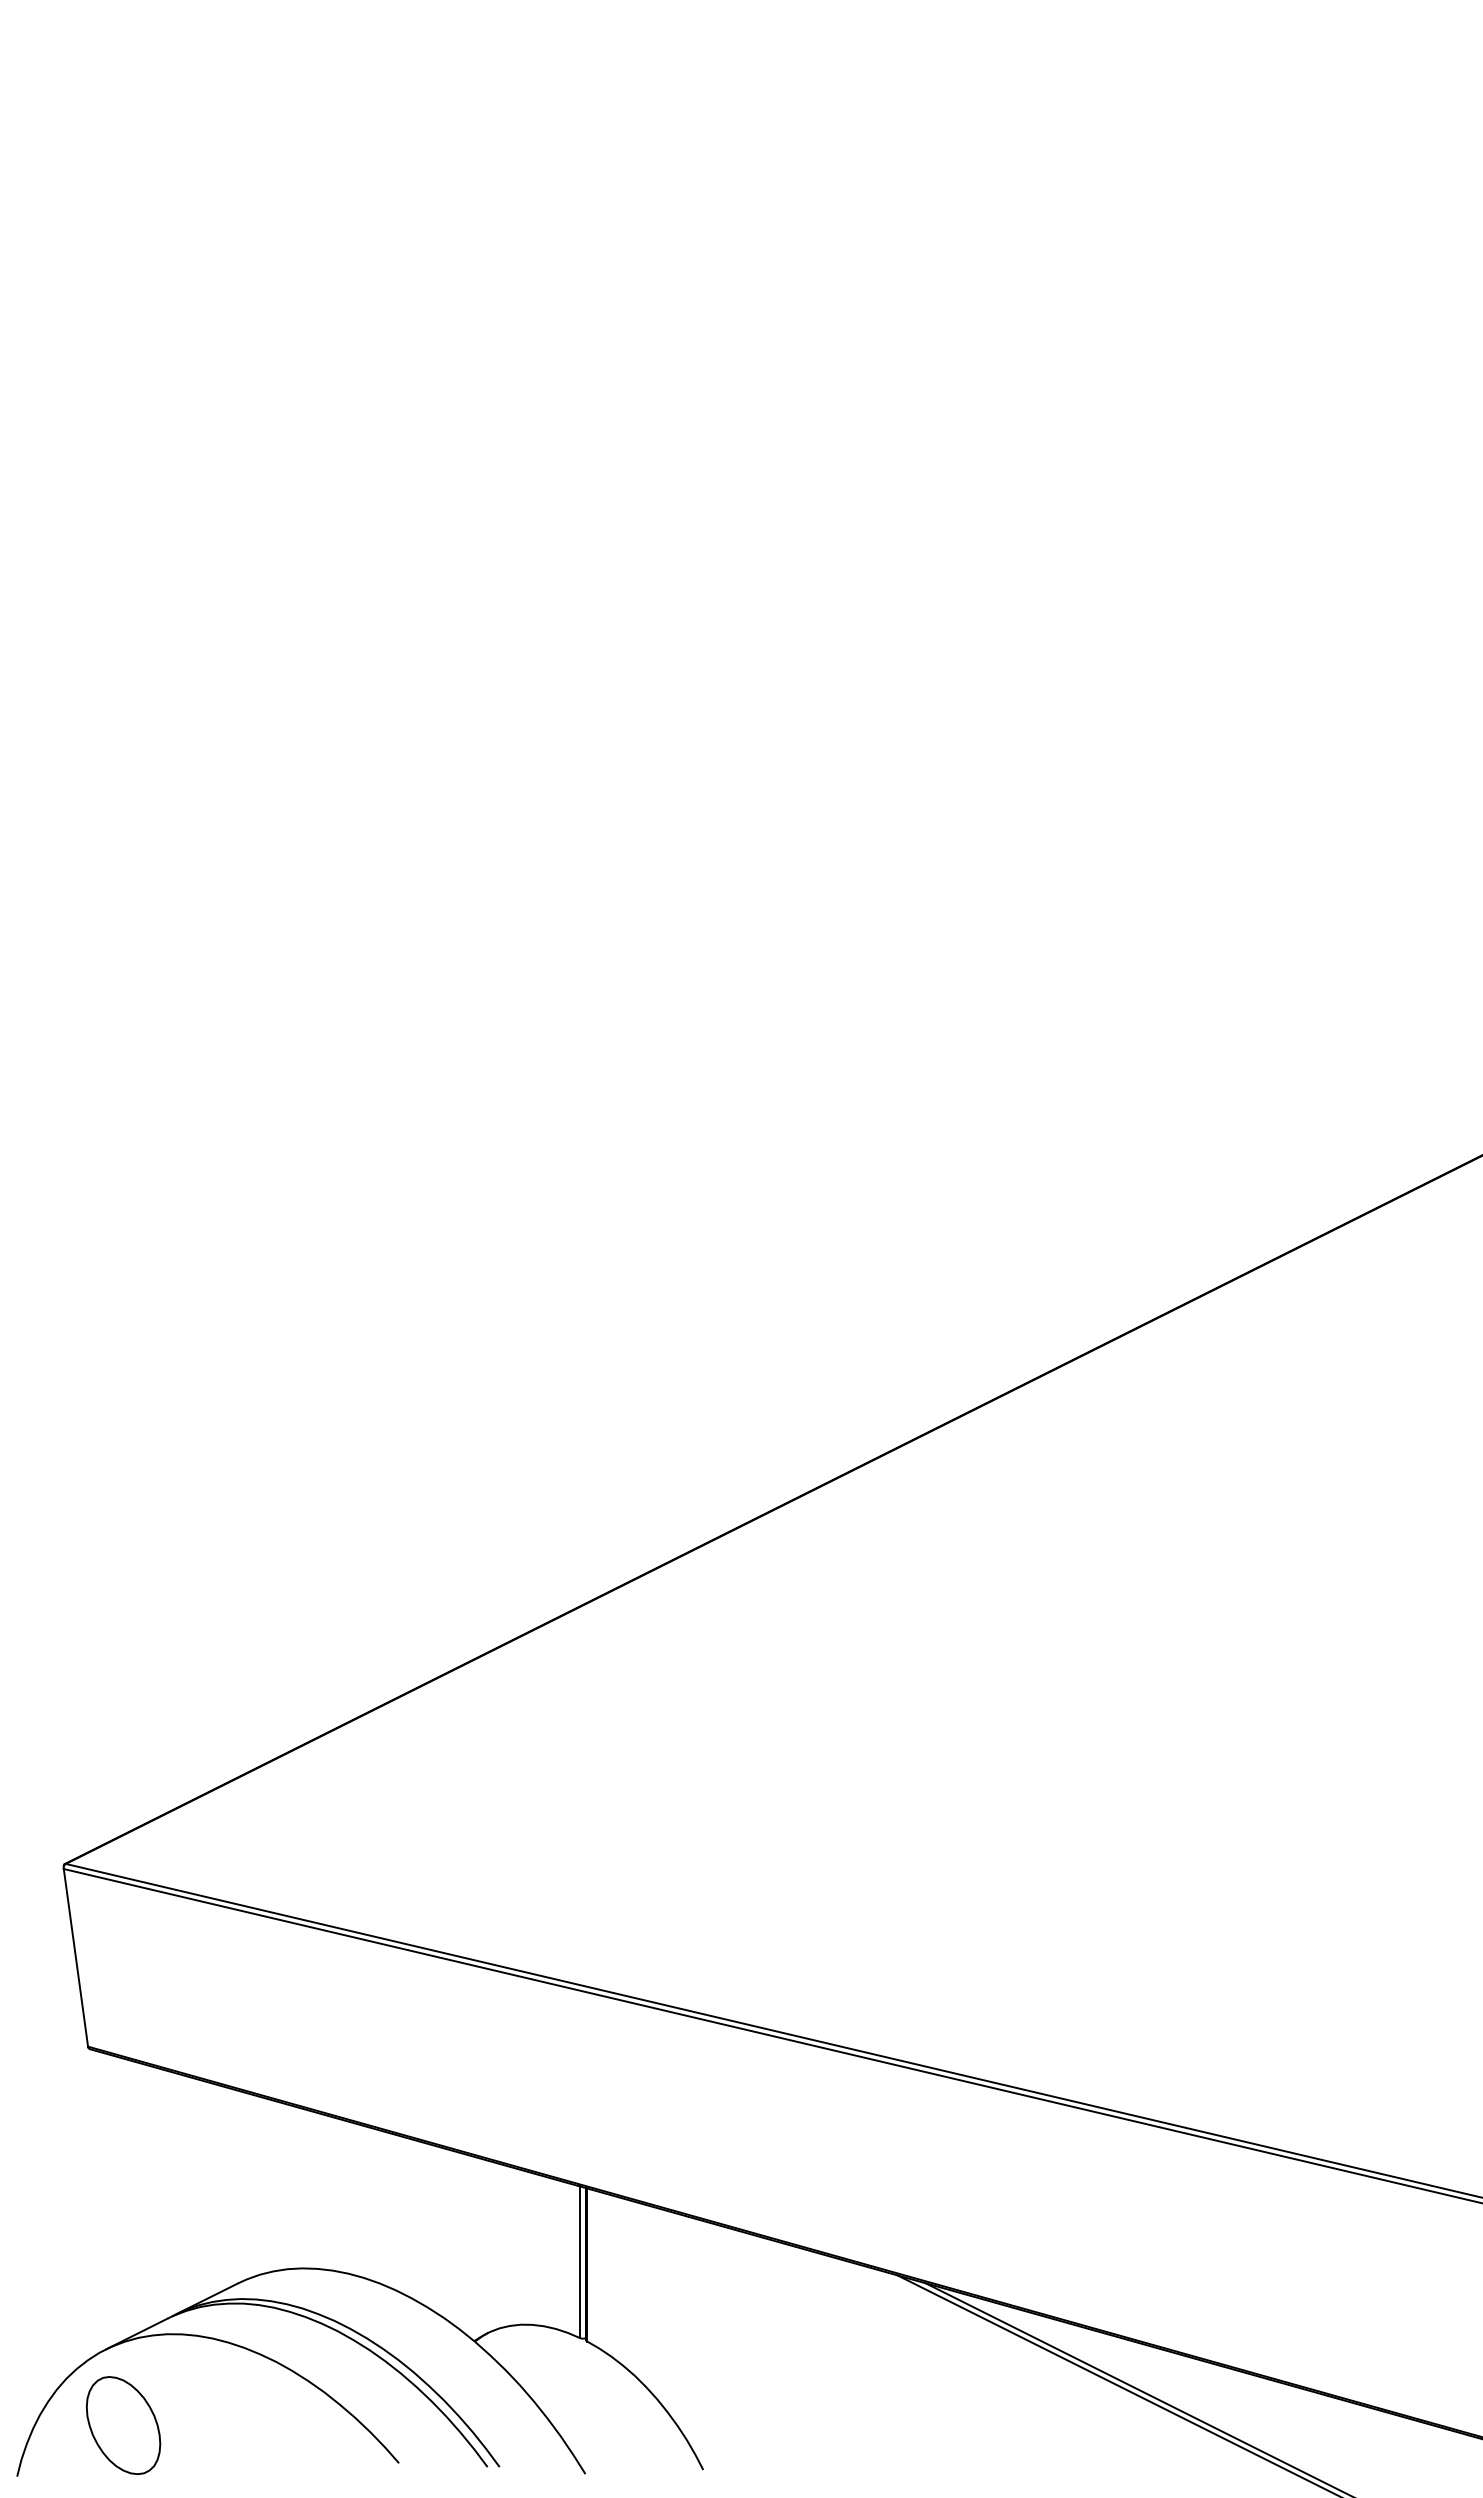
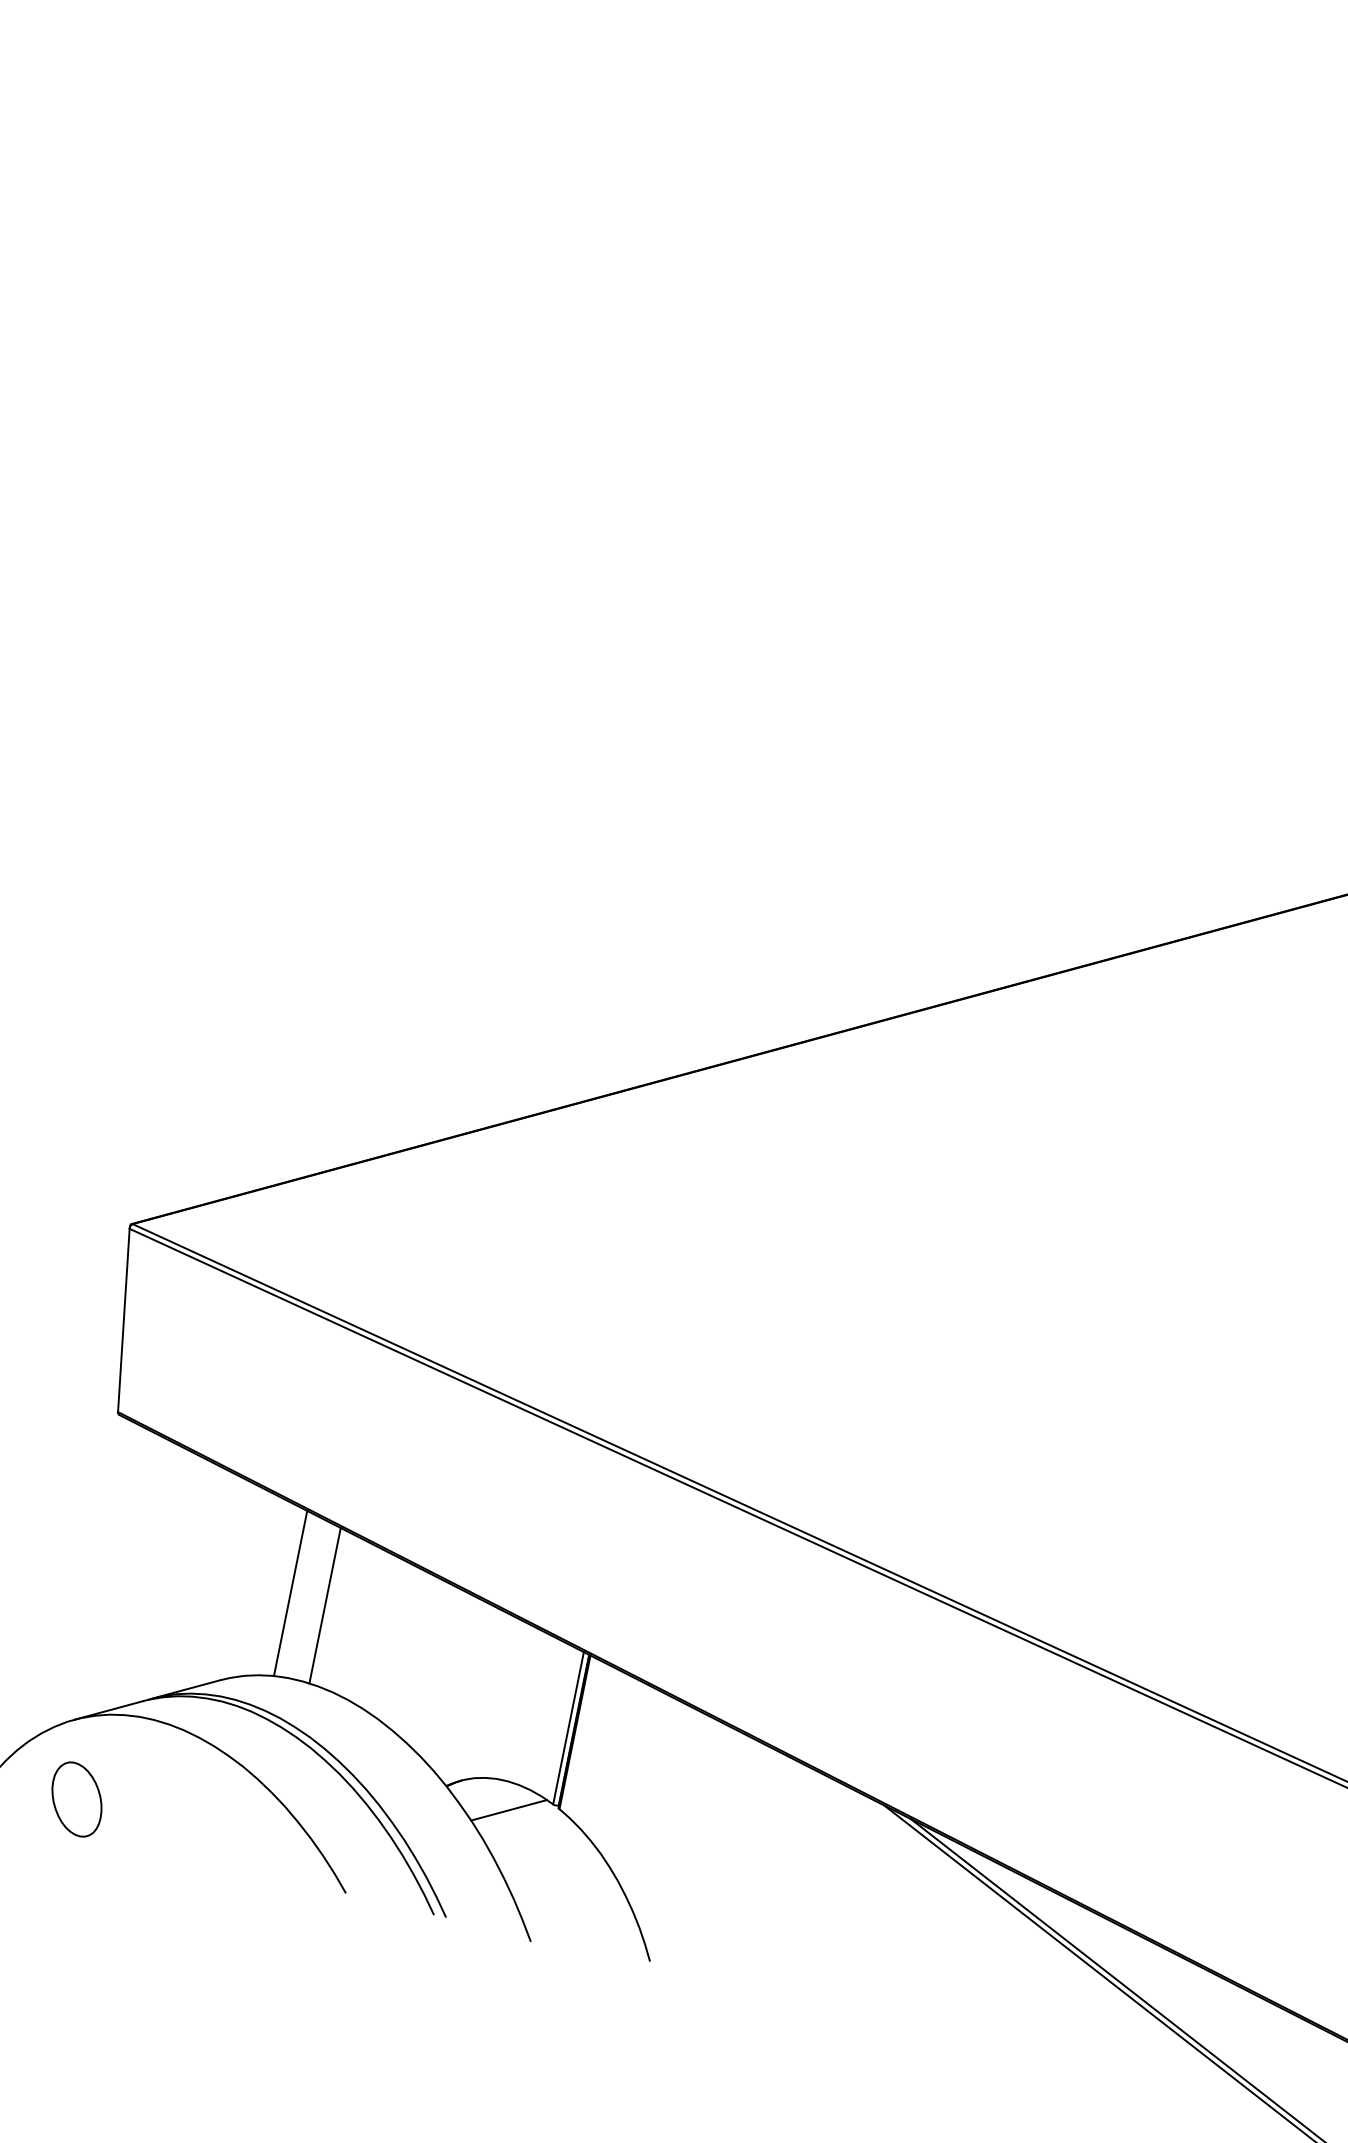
line: (288, 2186) -> (290, 1593), added
line: (323, 2191) -> (325, 1605), added
line: (538, 2352) -> (508, 1810), added
part: (123, 2424) -> (77, 1798), size x0.71

